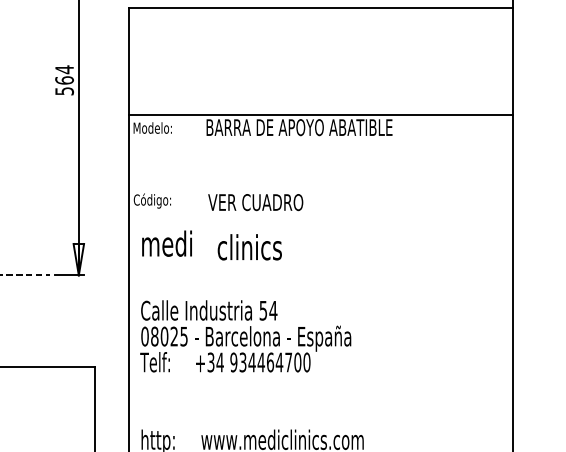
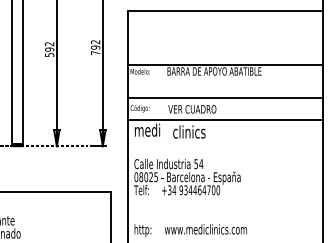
text: (64, 80) -> (95, 47), 564 -> 792
line: (321, 179) -> (225, 97), added
line: (321, 222) -> (225, 119), added

